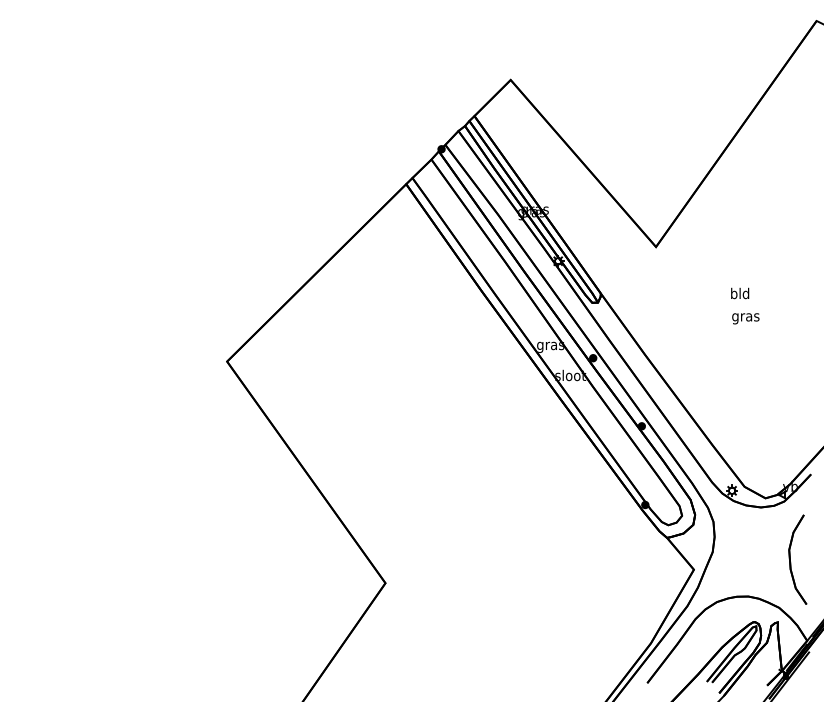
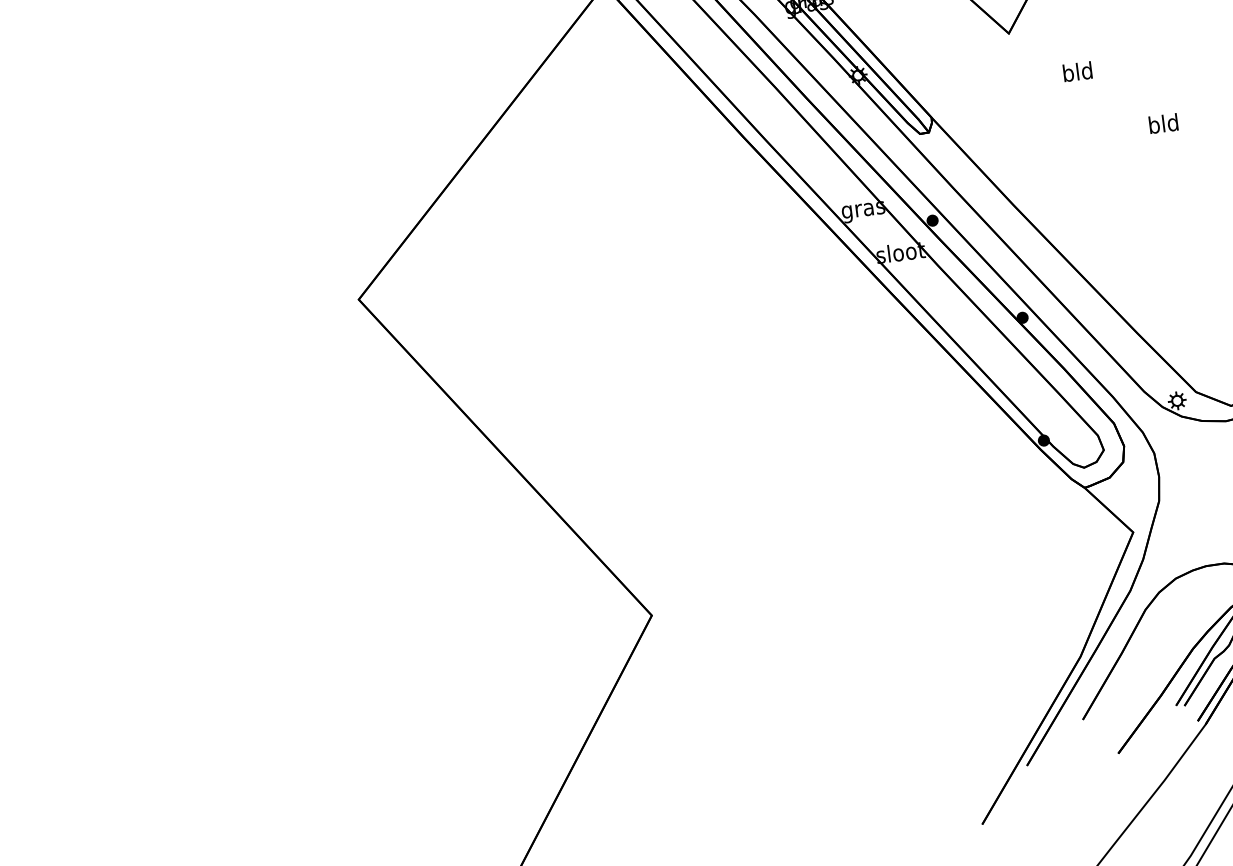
text: (740, 293) -> (1078, 71), moved
text: (745, 317) -> (1163, 126), gras -> bld

